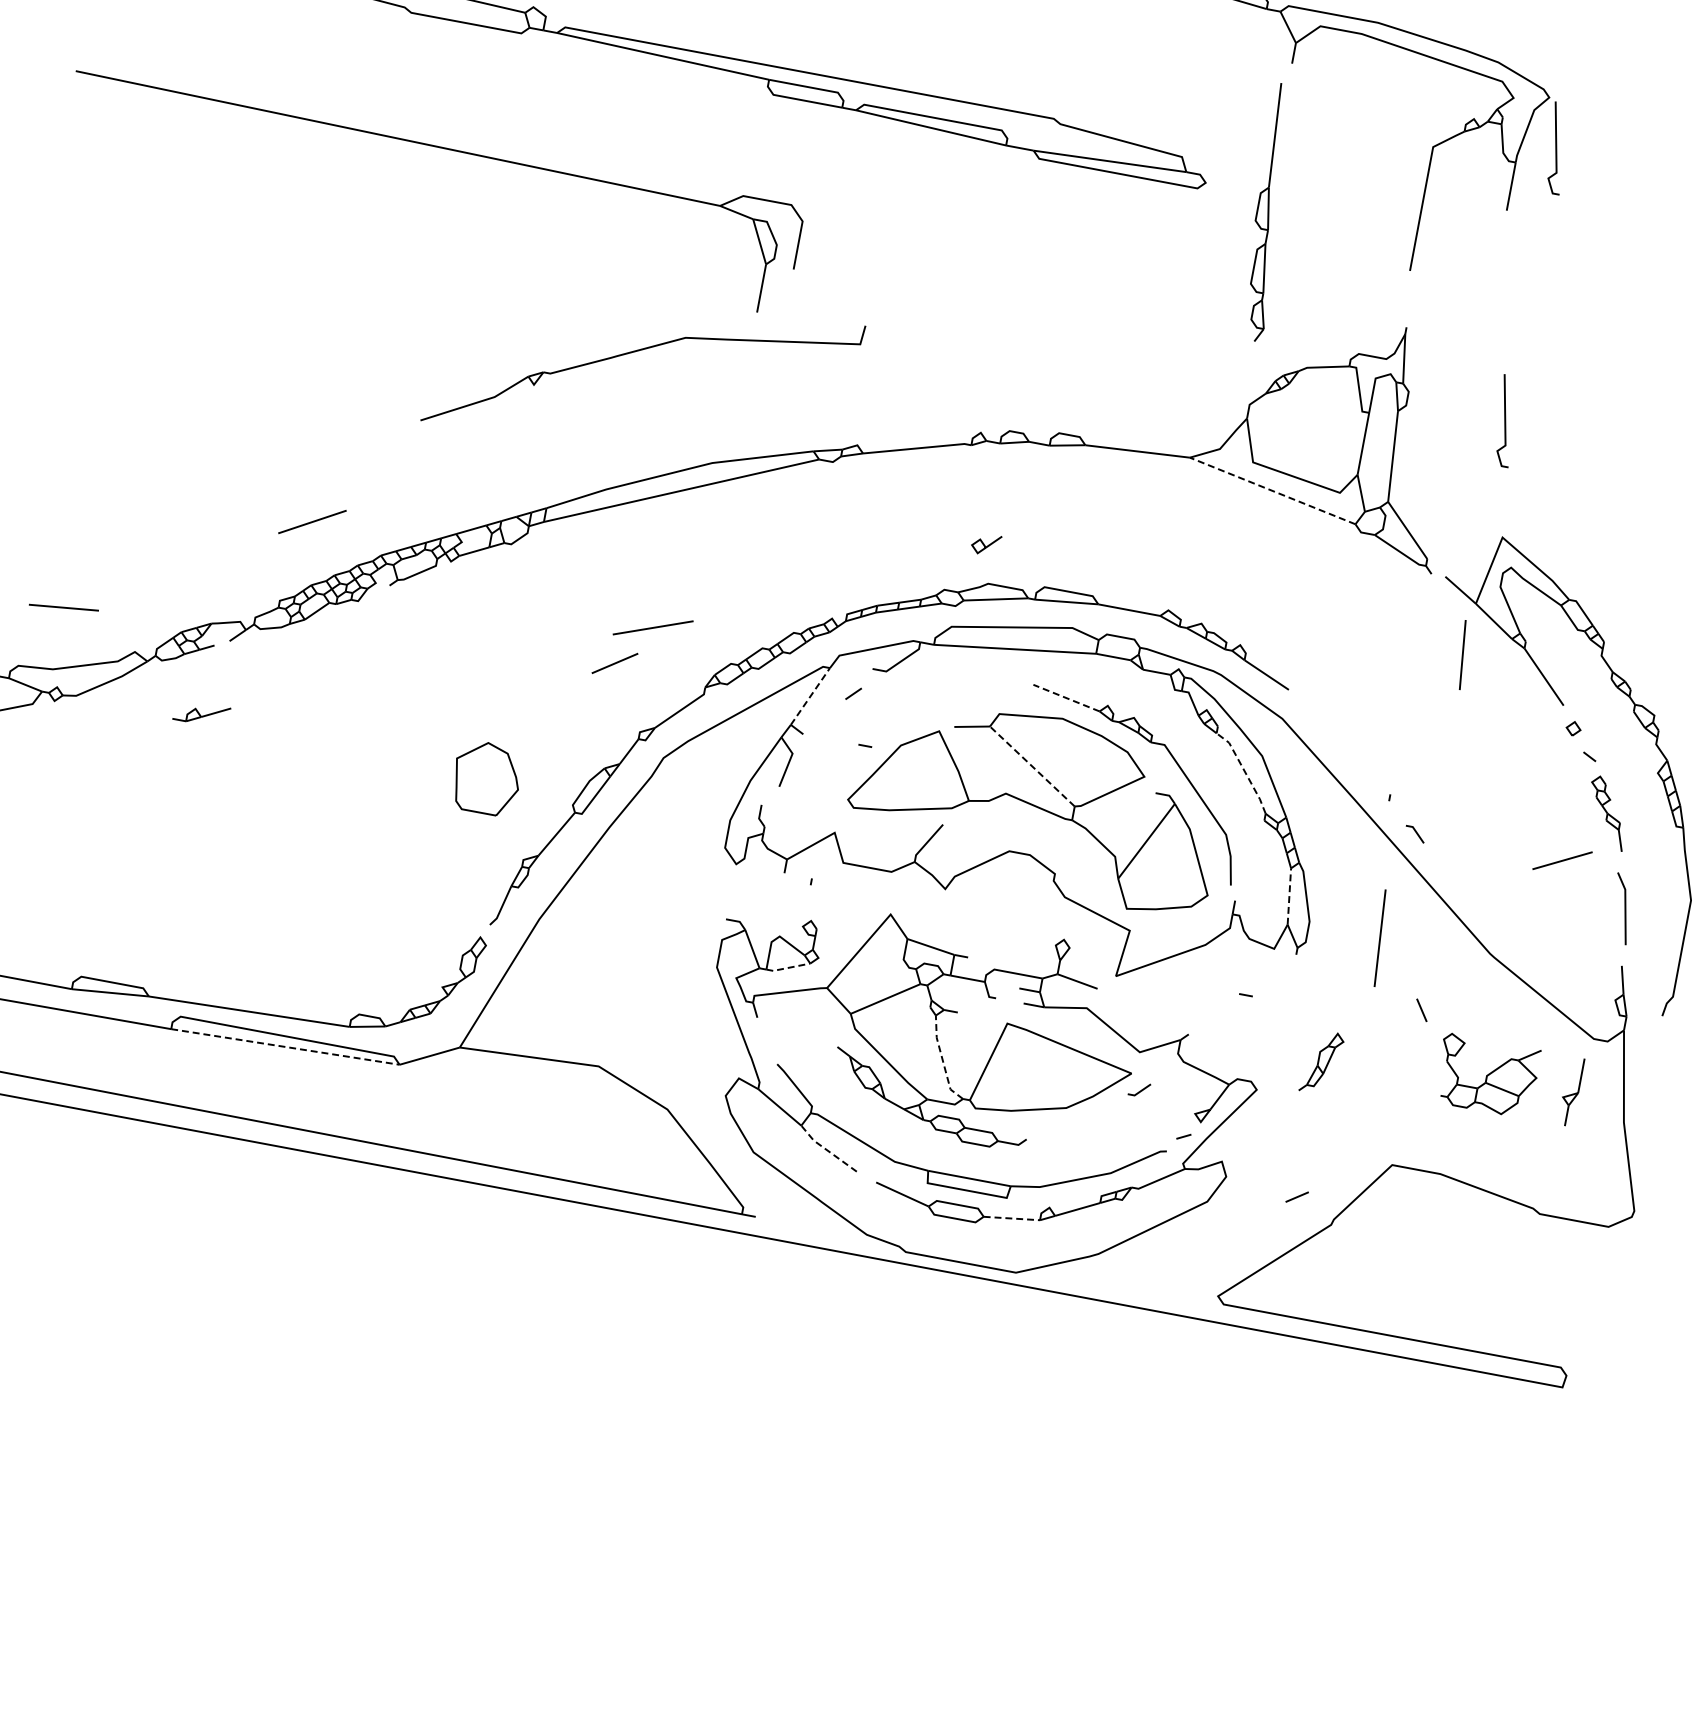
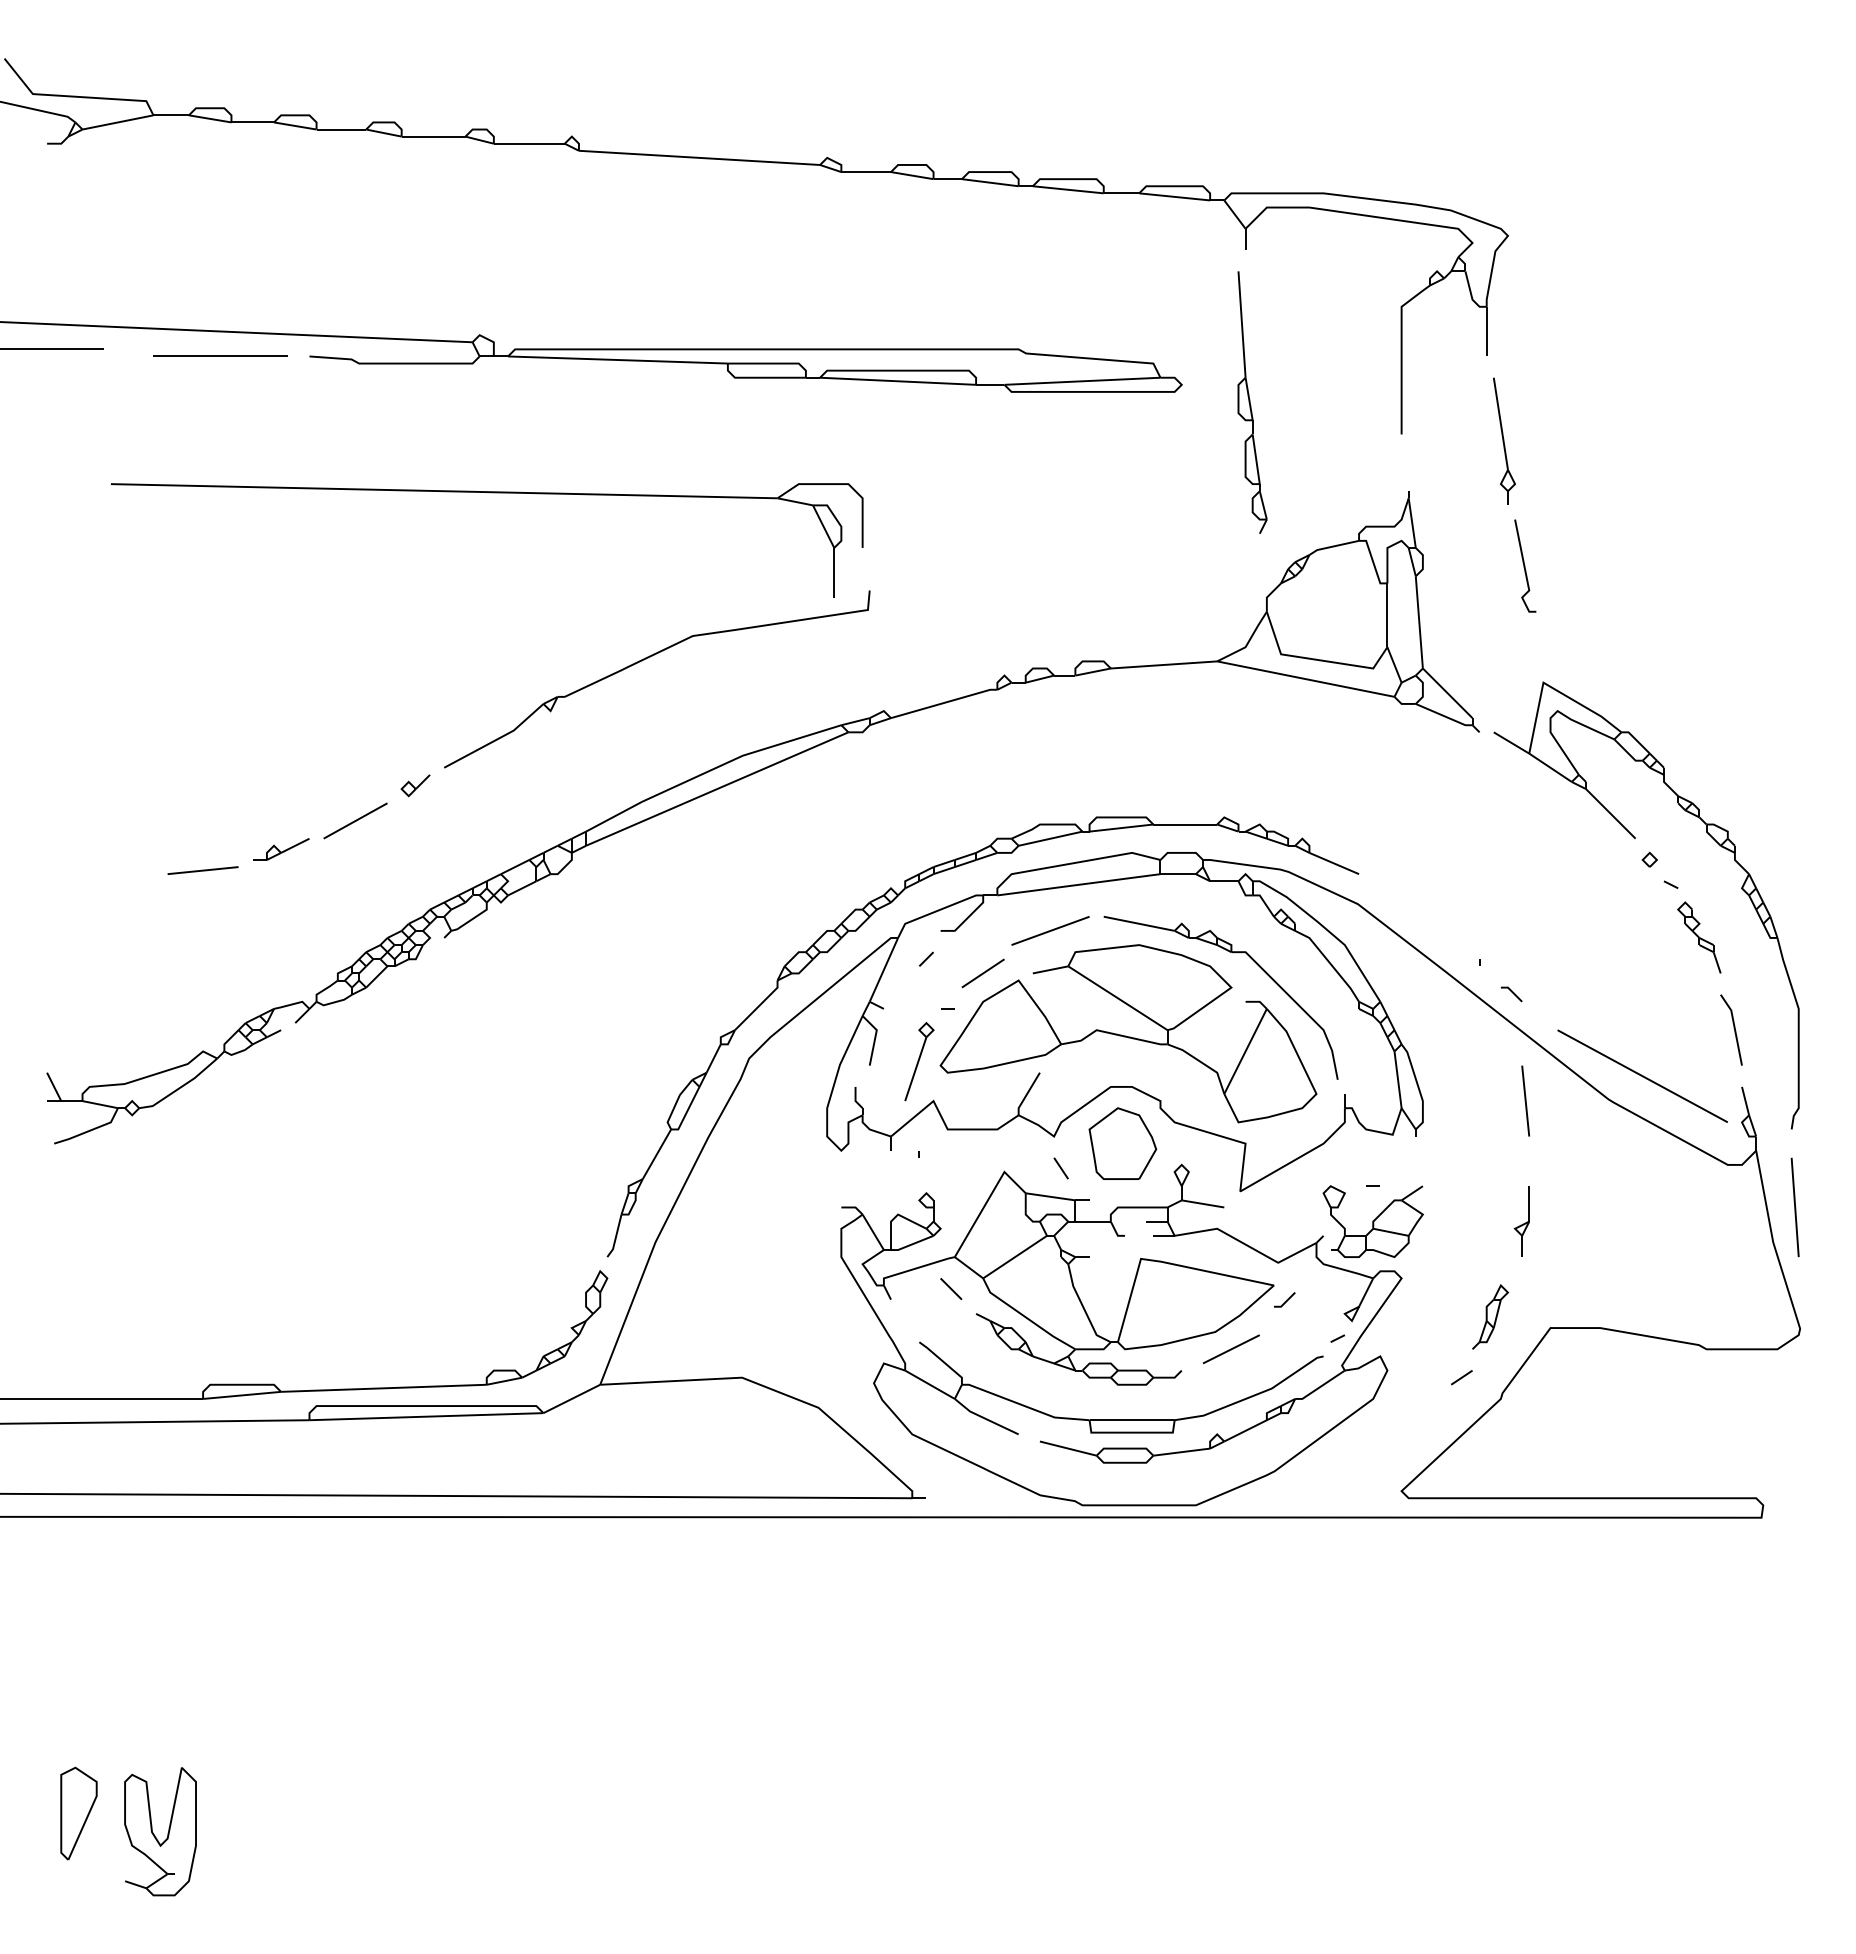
curve: (1557, 147) -> (1525, 284), removed
part: (441, 148) -> (489, 493), moved
part: (1508, 295) -> (1504, 440), added
line: (1272, 491) -> (1305, 679), dashed -> solid
line: (312, 521) -> (355, 820), moved
part: (986, 544) -> (415, 785), moved
line: (63, 607) -> (202, 870), moved
line: (653, 627) -> (1050, 930), moved
line: (1462, 654) -> (1525, 1100), moved
line: (614, 663) -> (982, 973), moved
line: (810, 696) -> (883, 969), dashed -> solid
line: (1065, 697) -> (1138, 923), dashed -> solid
part: (202, 713) -> (281, 849), moved
line: (1031, 766) -> (1117, 998), dashed -> solid
line: (1243, 771) -> (1329, 963), dashed -> solid
part: (486, 778) -> (1122, 1143), moved
part: (828, 791) -> (919, 1061), added
line: (1561, 860) -> (1230, 1349), moved
line: (1289, 896) -> (1398, 1079), dashed -> solid
line: (1527, 936) -> (1642, 1075), added
line: (1379, 938) -> (1794, 1207), moved
line: (787, 967) -> (911, 1244), dashed -> solid
line: (1421, 1010) -> (1060, 1168), moved
line: (818, 1017) -> (951, 1288), added
line: (285, 1046) -> (426, 1416), dashed -> solid
line: (942, 1060) -> (1083, 1307), dashed -> solid
part: (1322, 1062) -> (1490, 1316), moved
part: (1486, 1075) -> (1372, 1221), moved
part: (1570, 1091) -> (1521, 1221), moved
line: (826, 1150) -> (984, 1418), dashed -> solid
line: (1011, 1218) -> (1181, 1452), dashed -> solid

